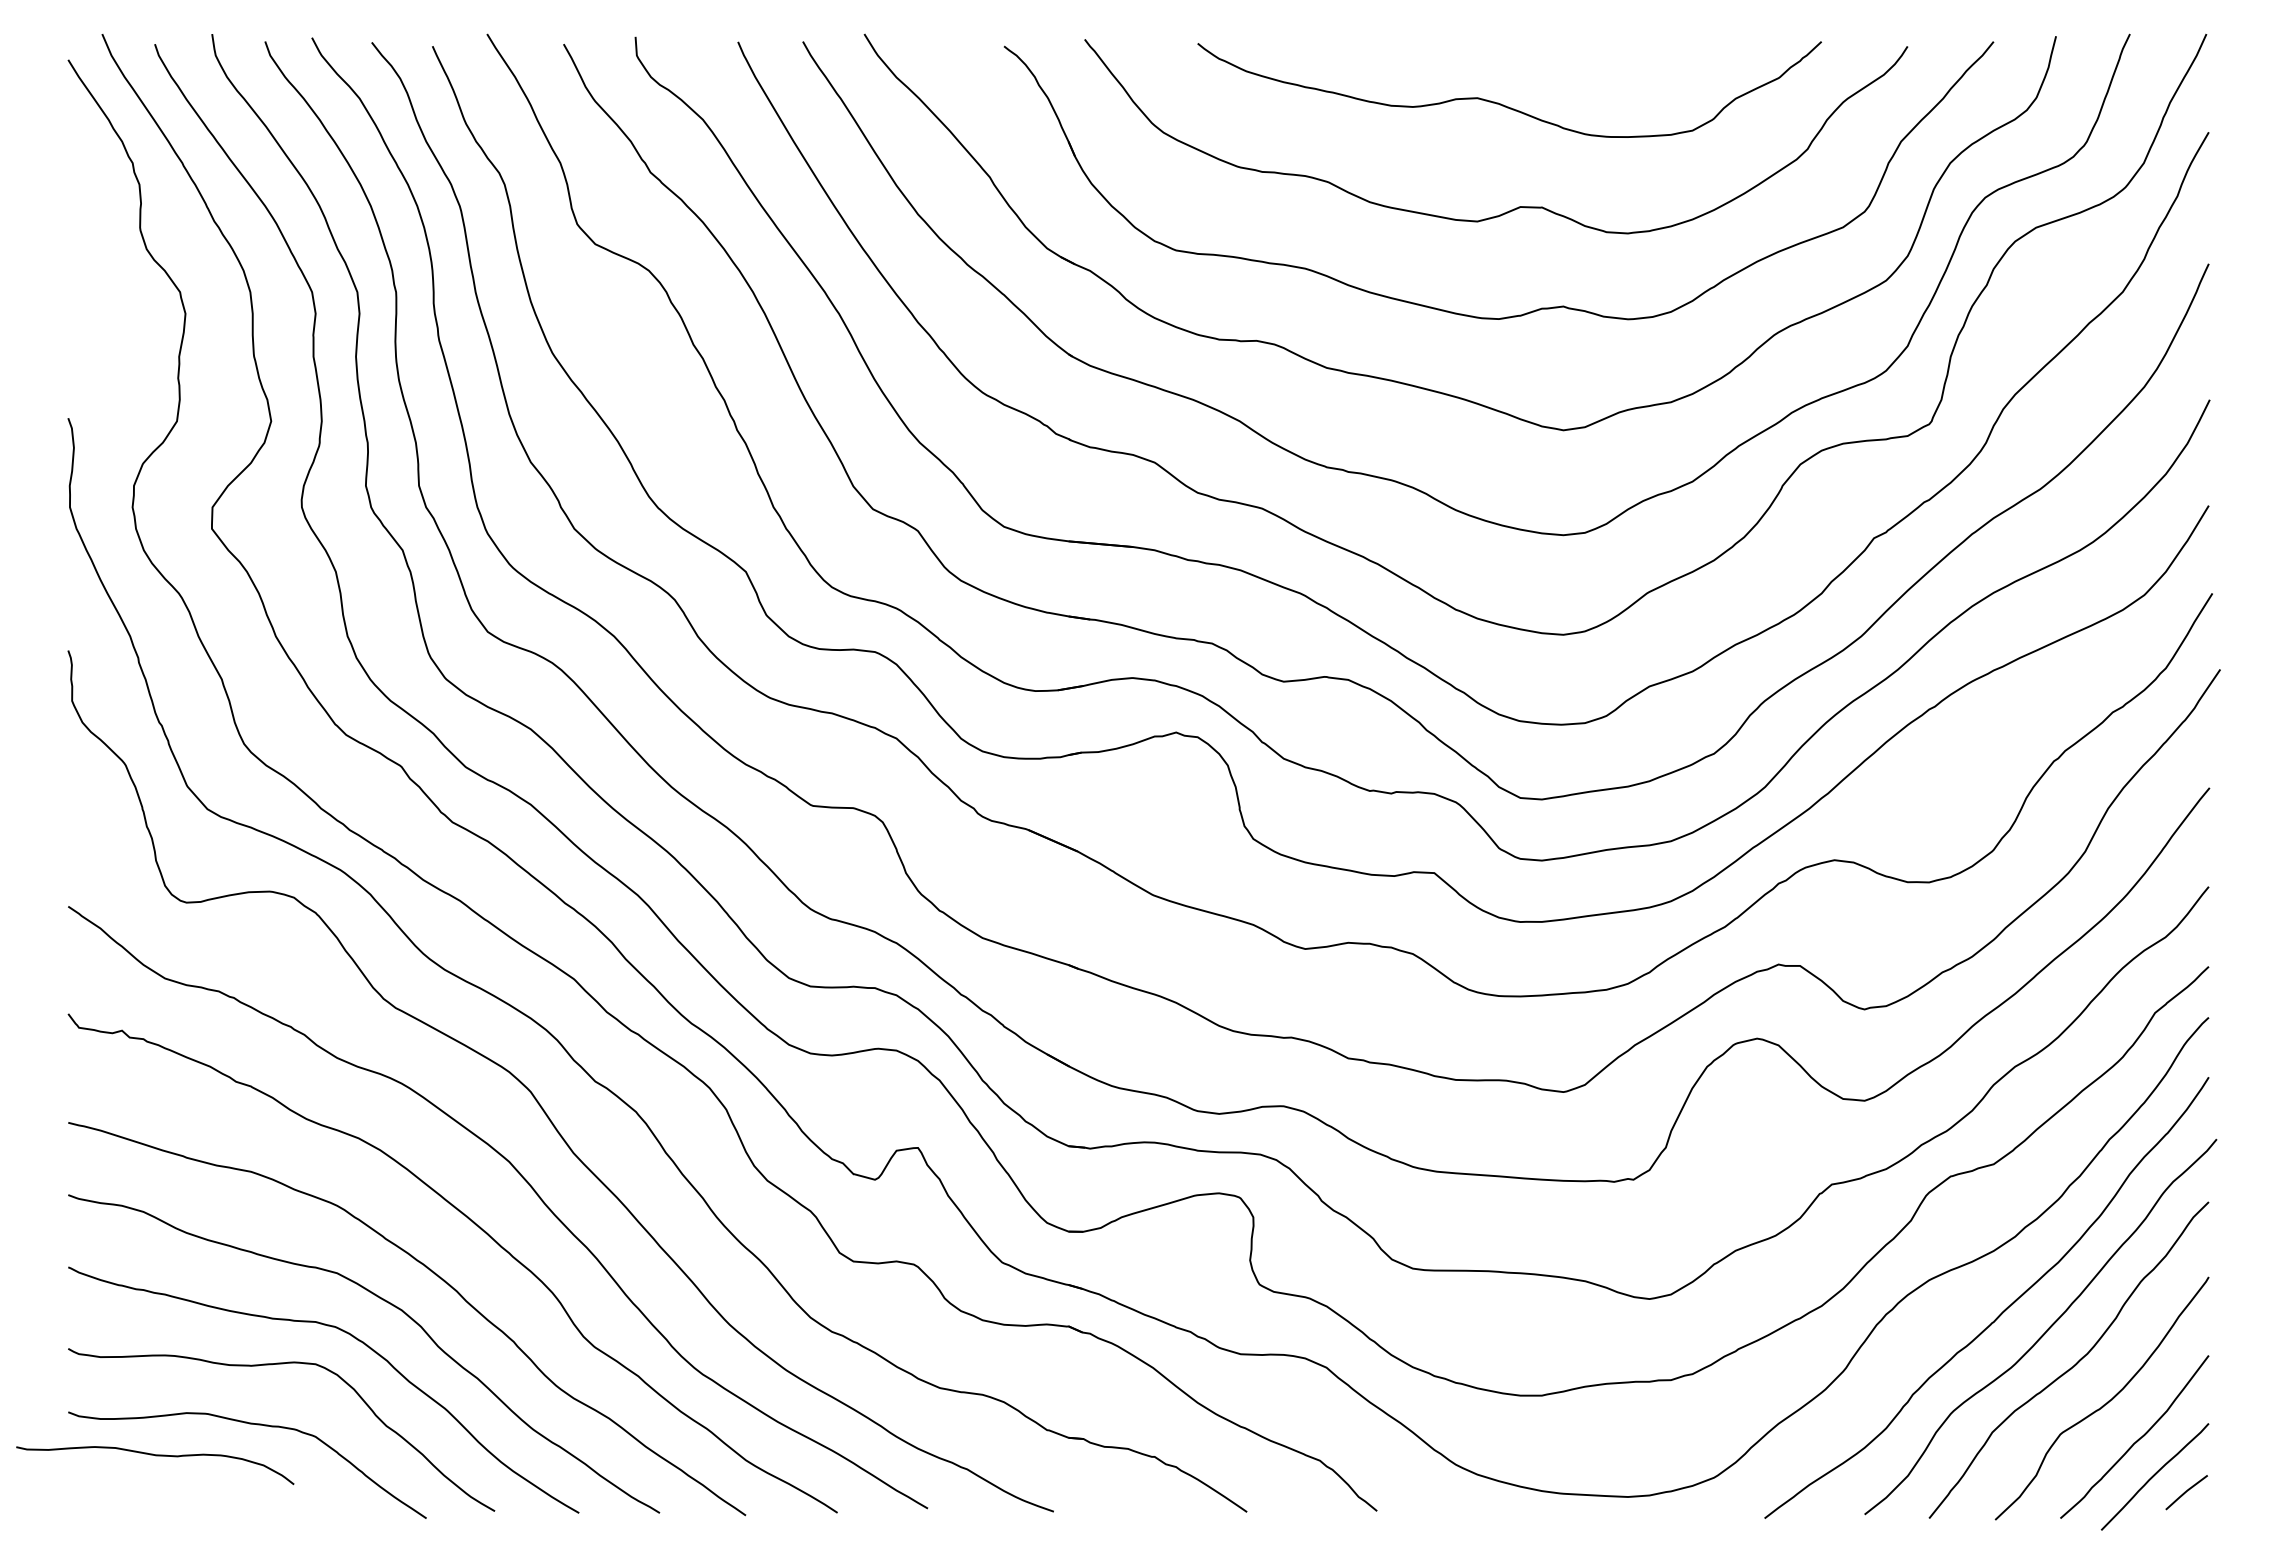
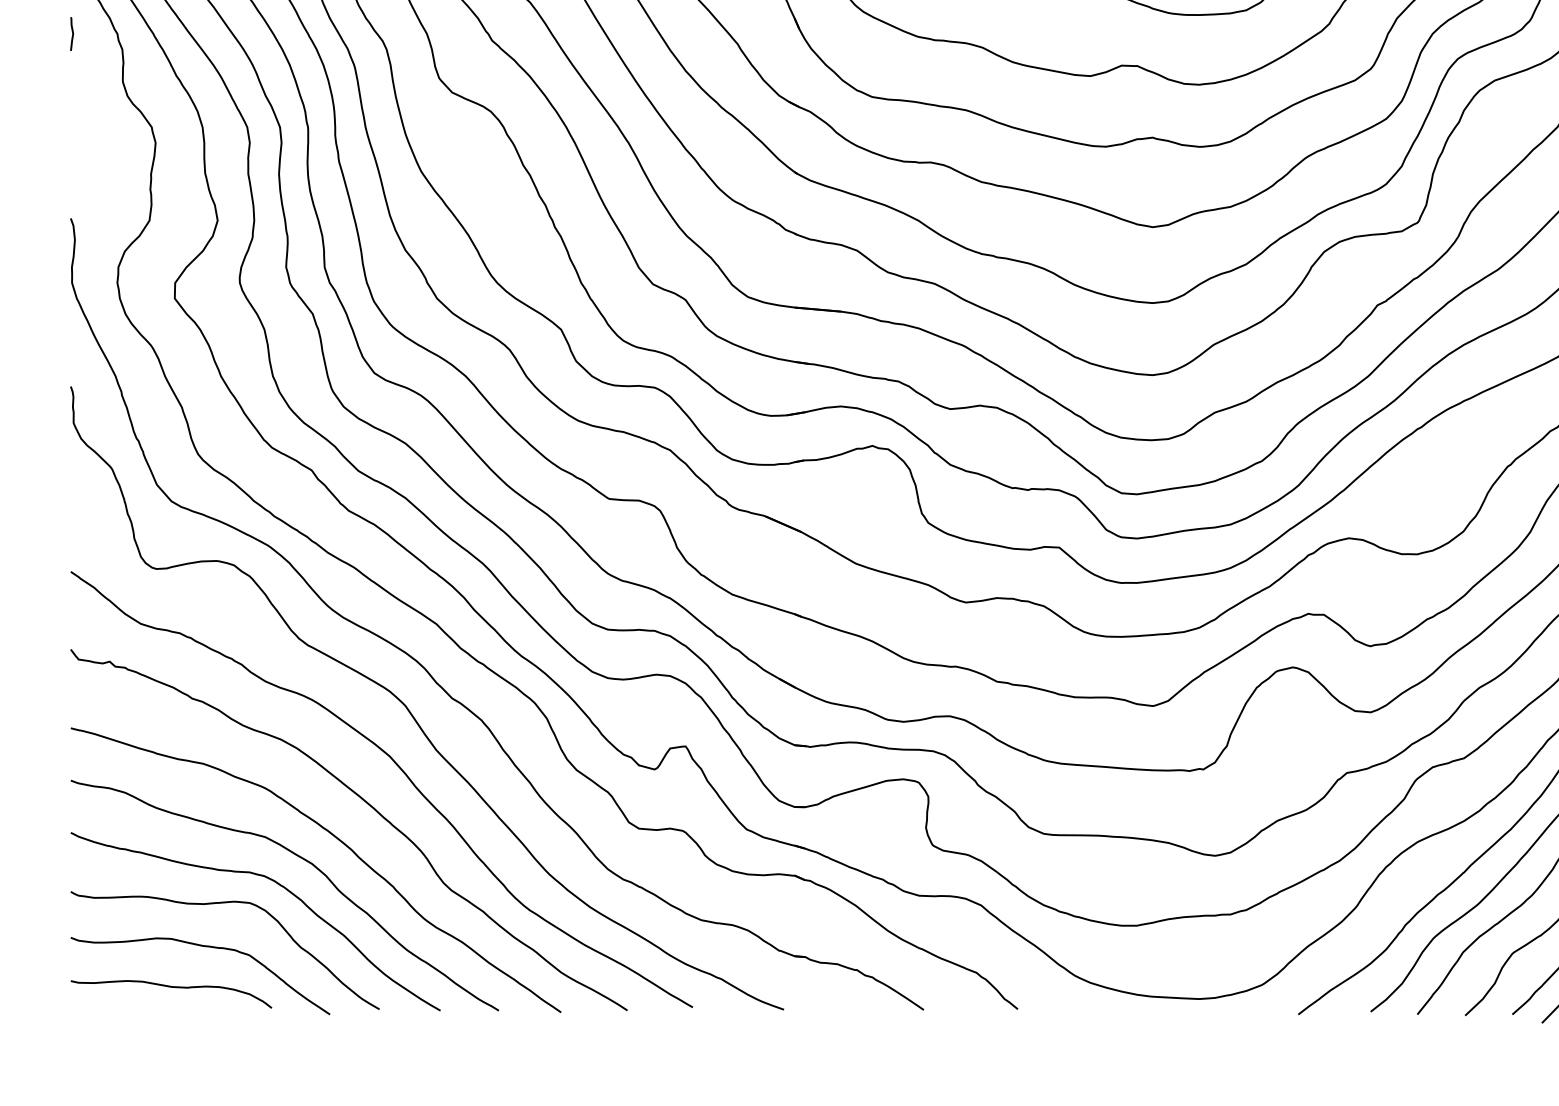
curve: (70, 163) -> (72, 34), added
curve: (155, 1456) -> (171, 987), moved

